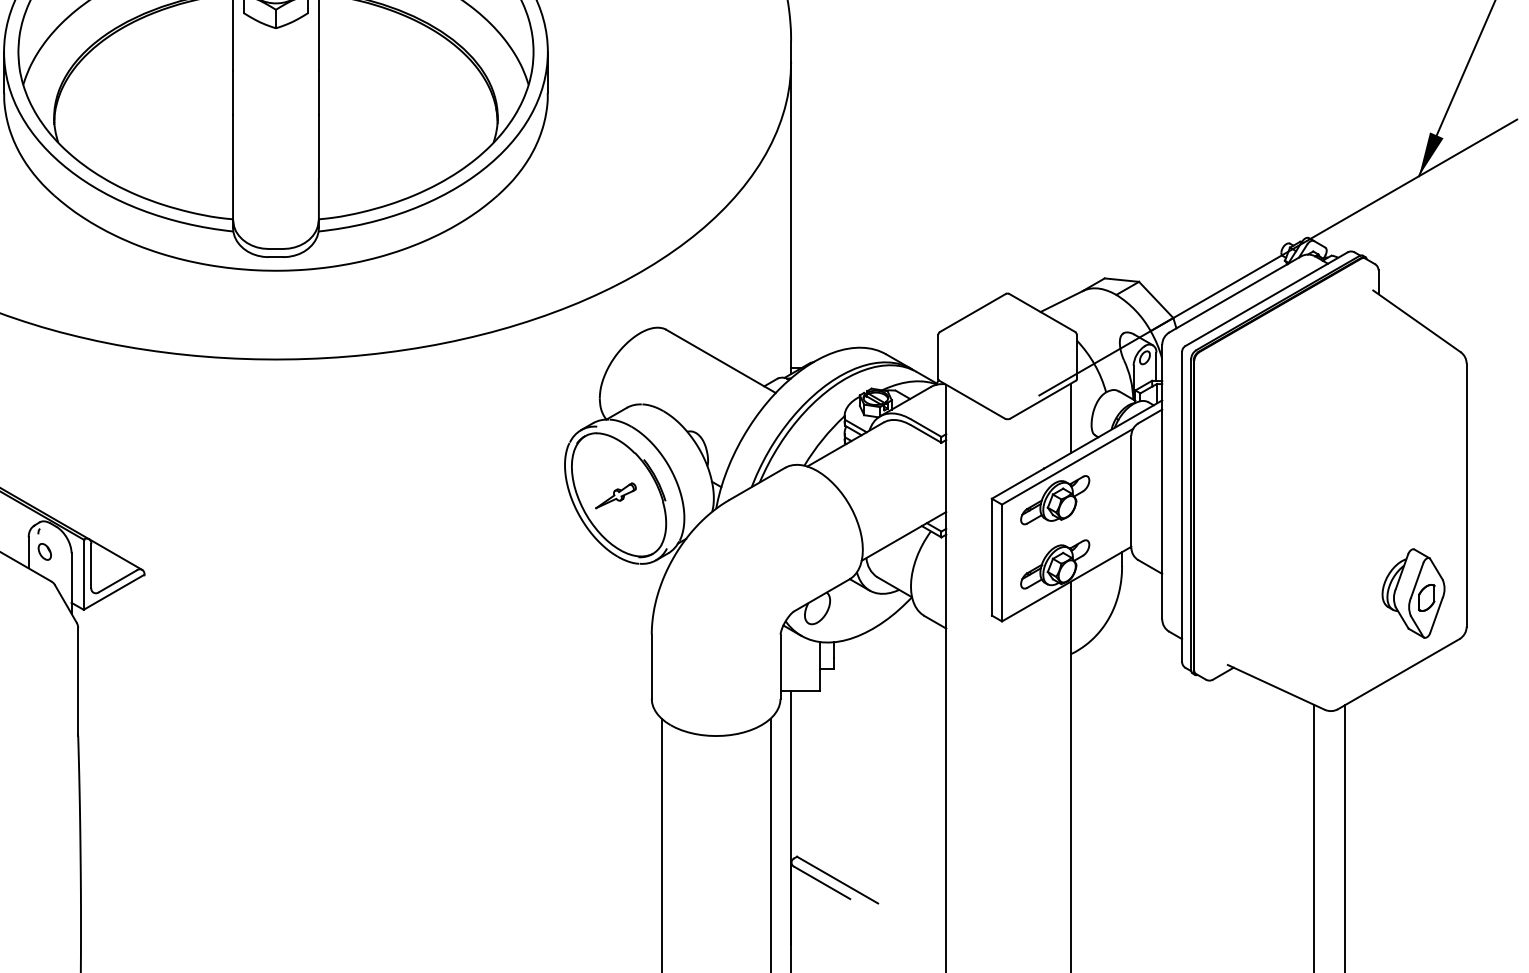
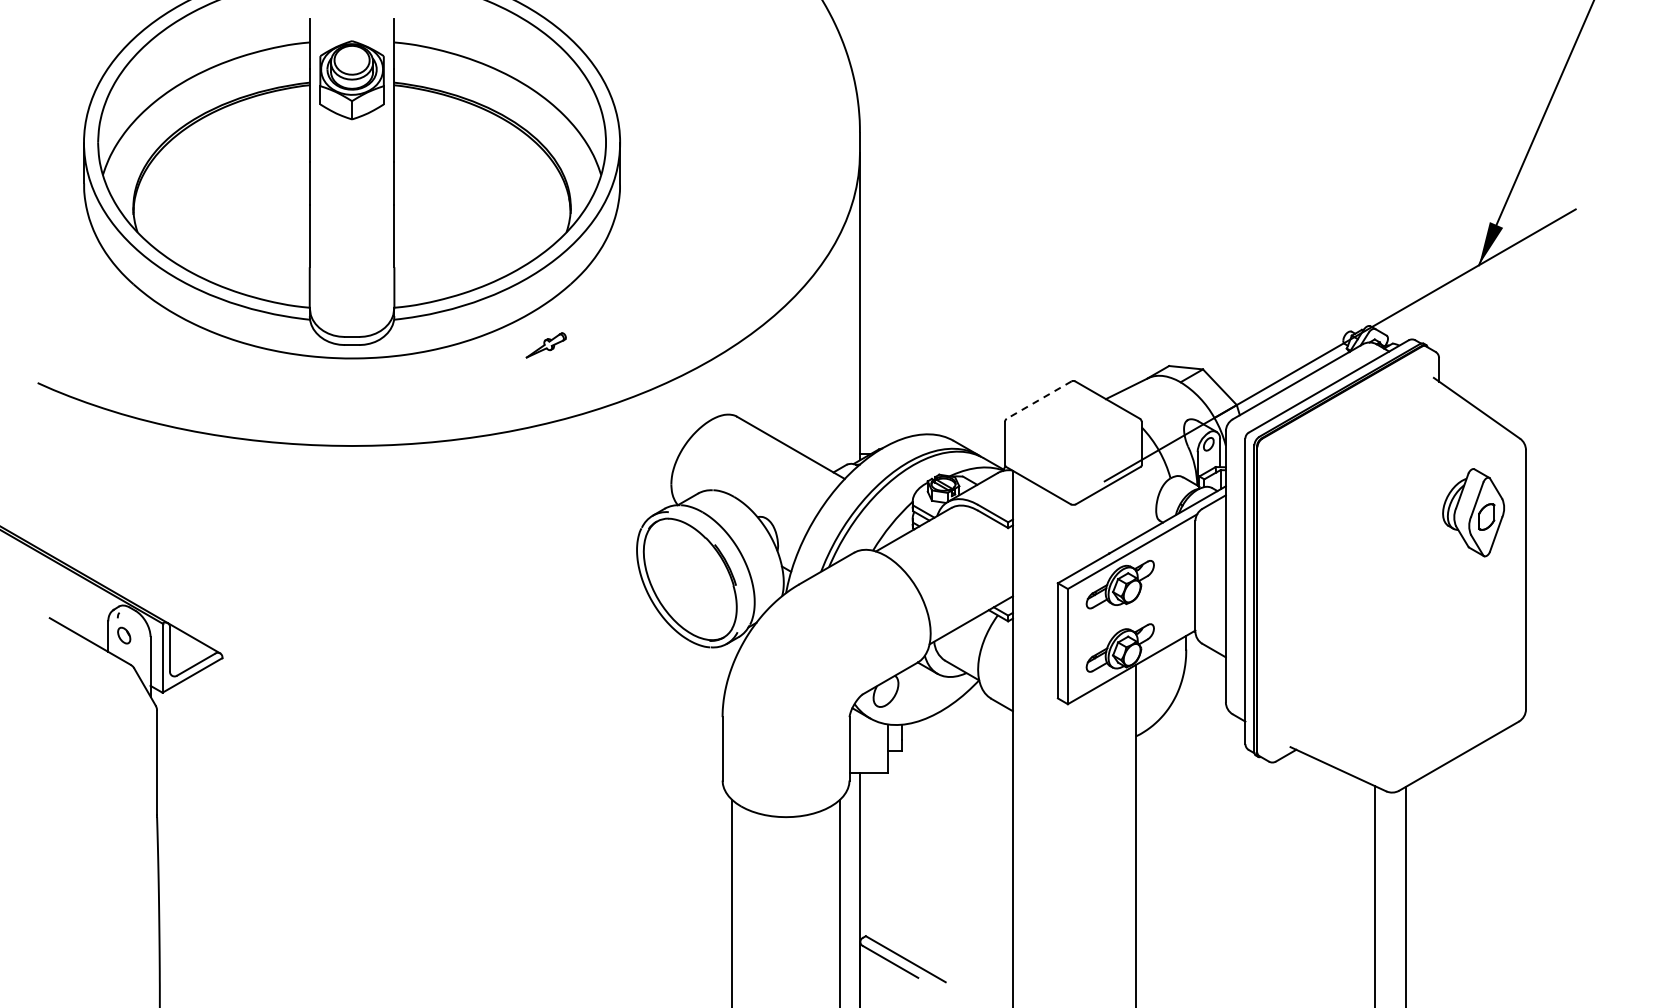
line: (972, 313) -> (1038, 400), solid -> dashed
line: (1070, 417) -> (1135, 503), removed
part: (615, 495) -> (545, 345), moved
part: (1413, 593) -> (1473, 512), moved

